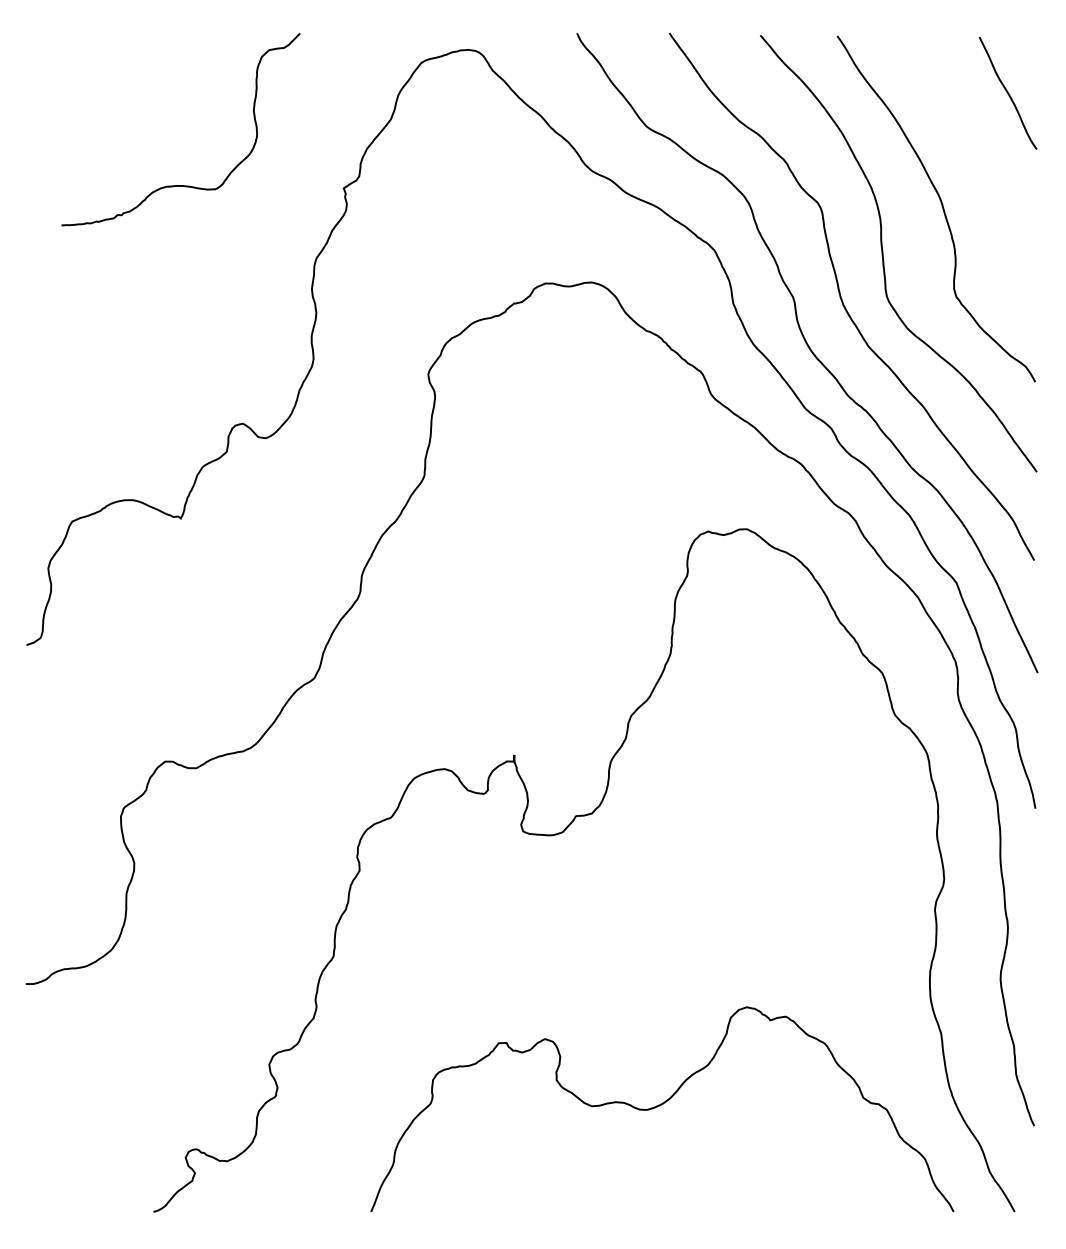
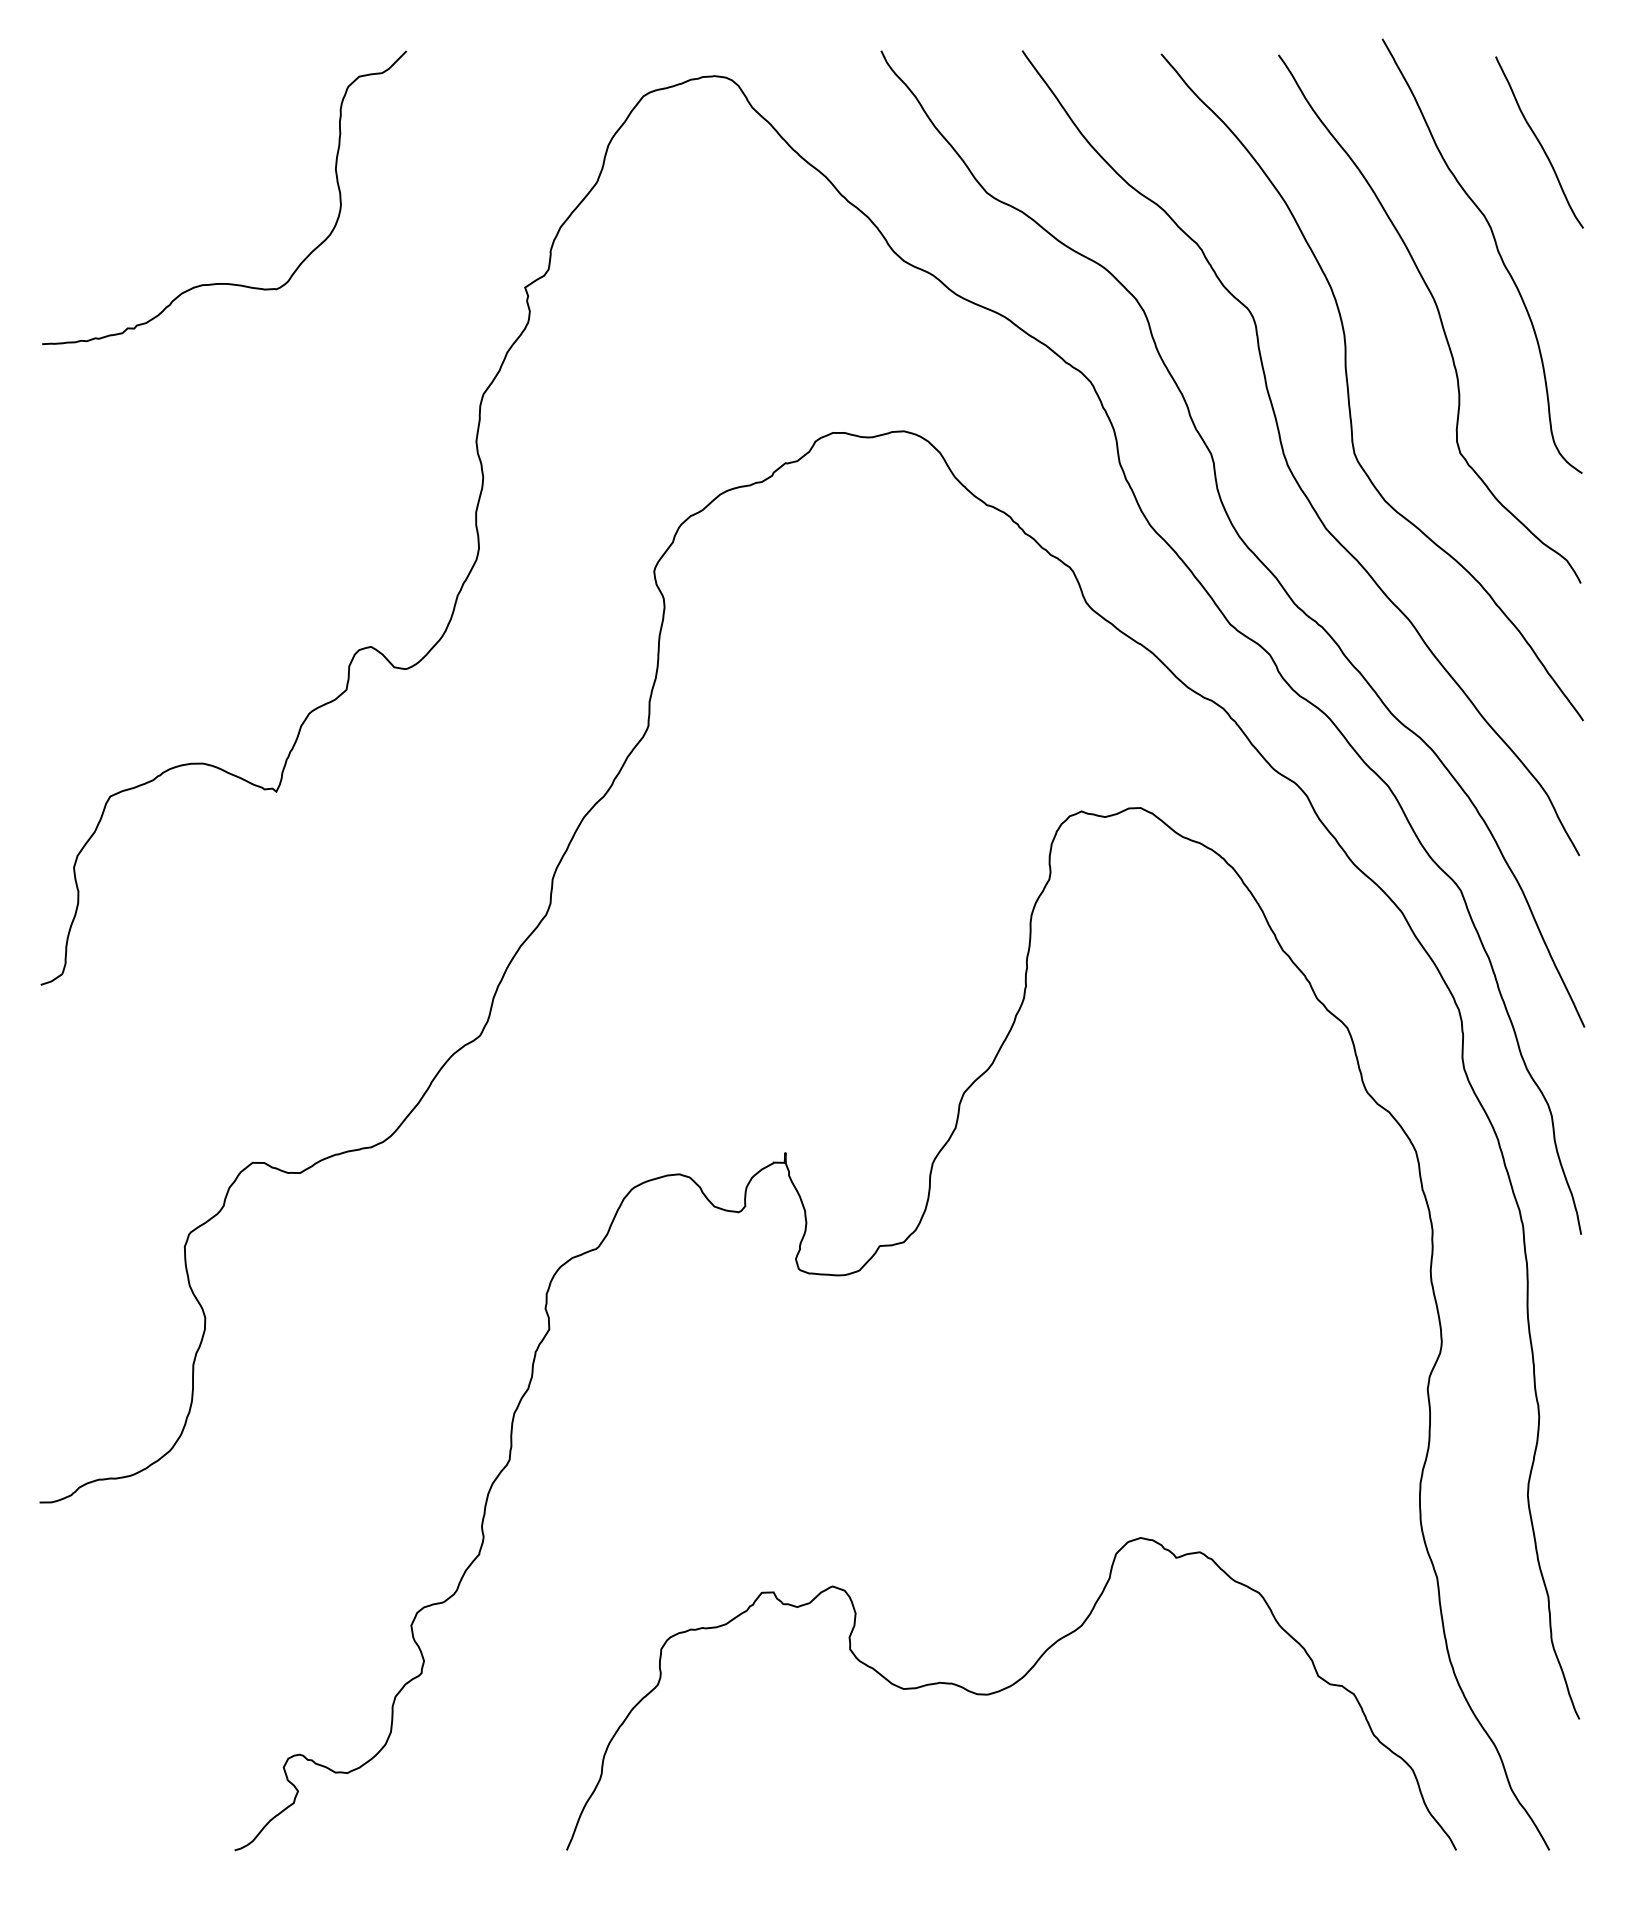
curve: (979, 163) -> (1495, 249), added
curve: (180, 185) -> (223, 283), moved

